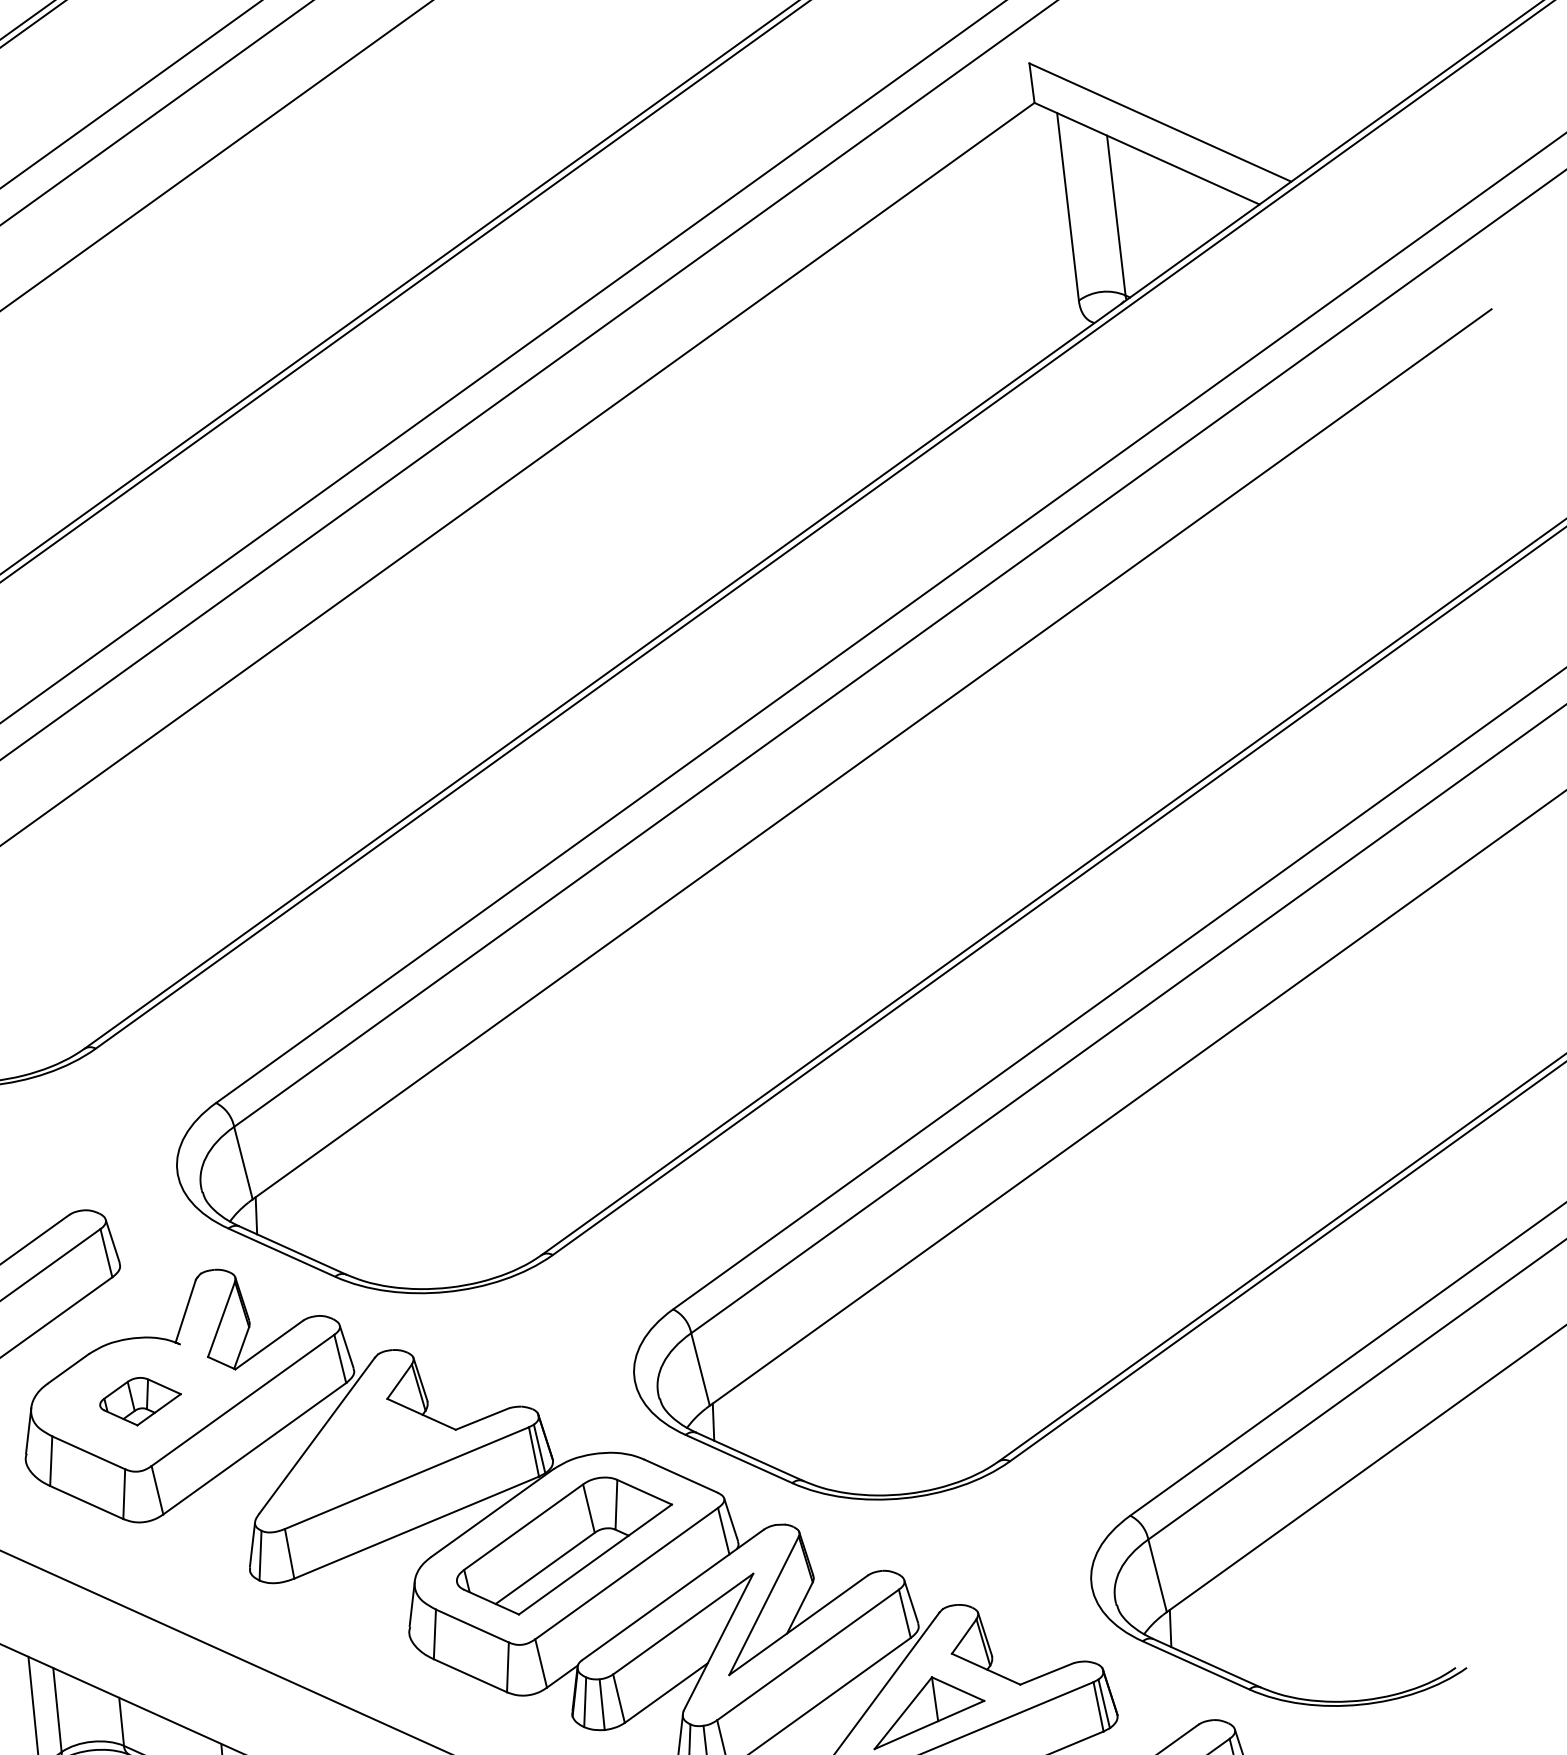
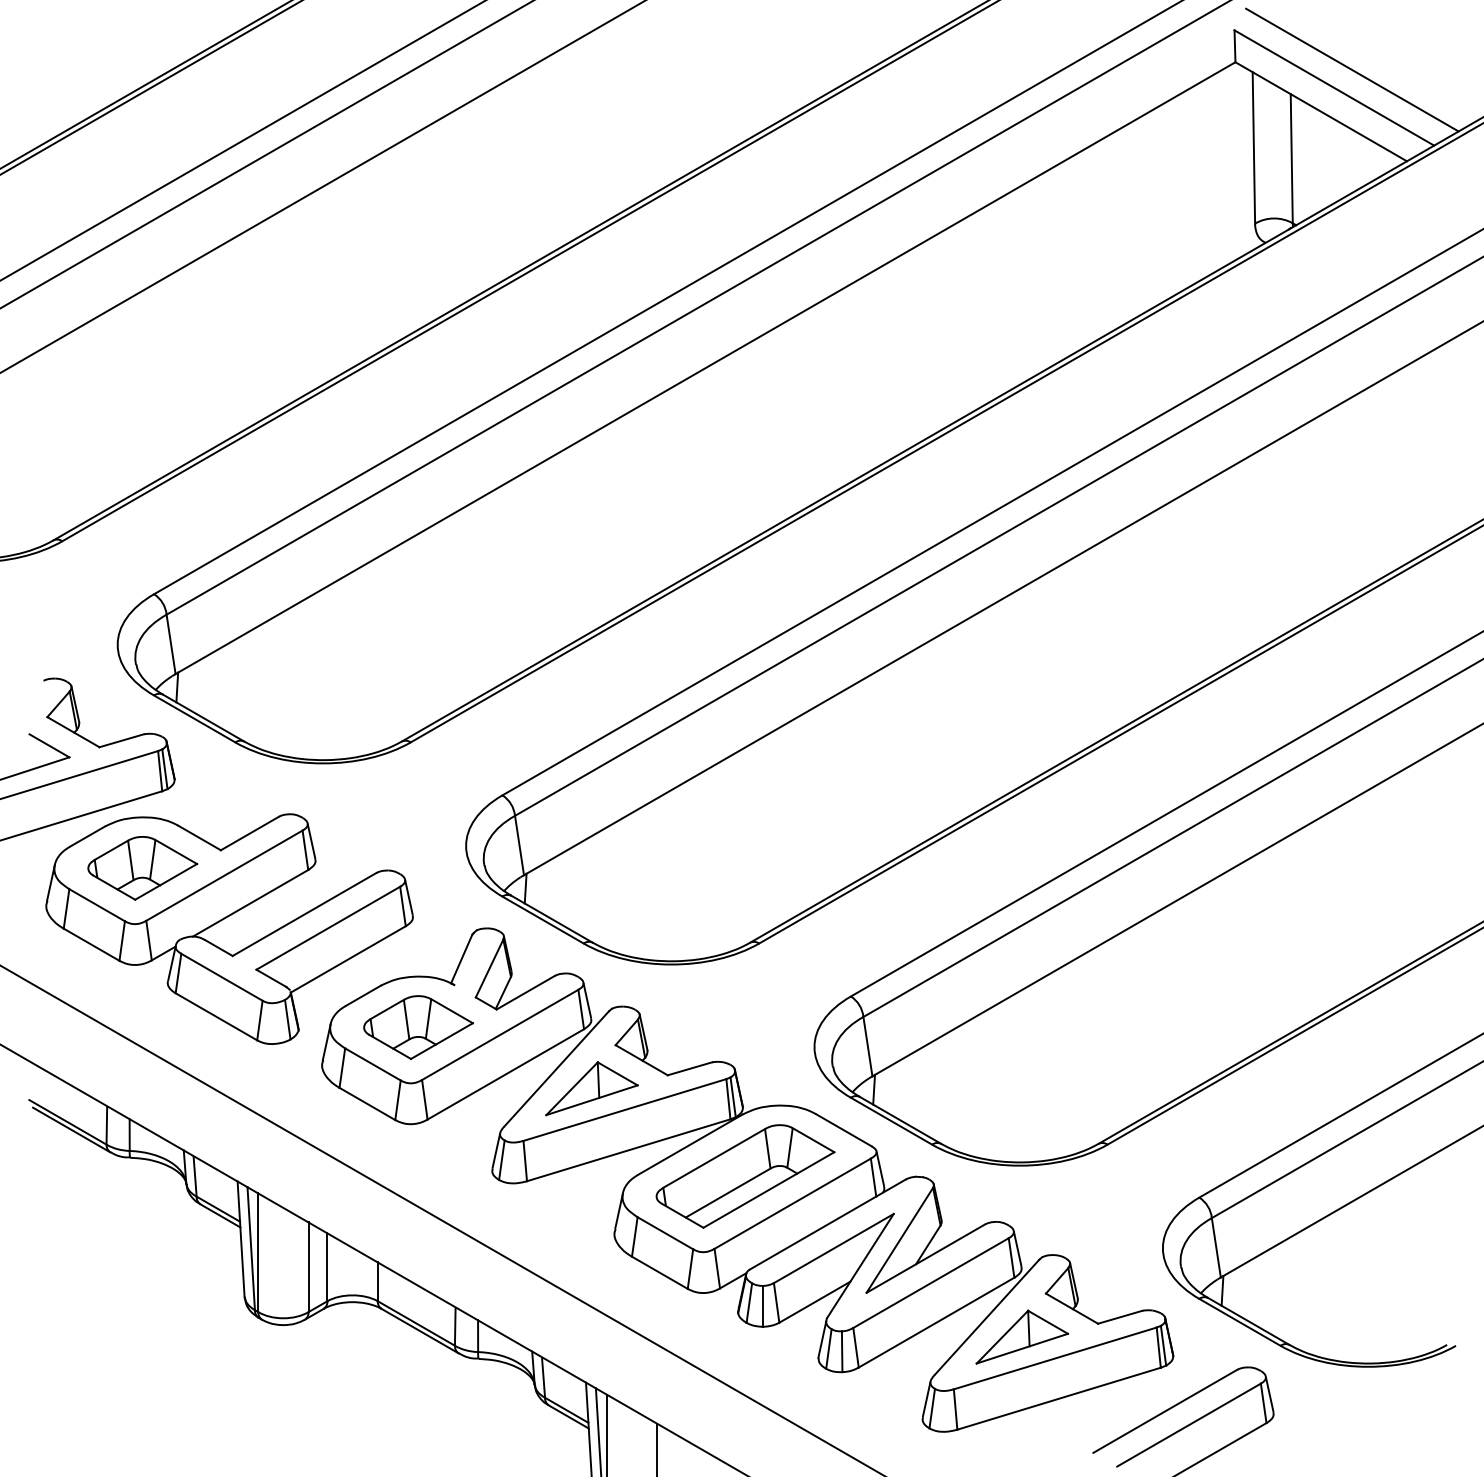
line: (1180, 97) -> (1352, 69), added
part: (140, 1401) -> (418, 1027), size x1.67
part: (362, 1455) -> (591, 1088), added

